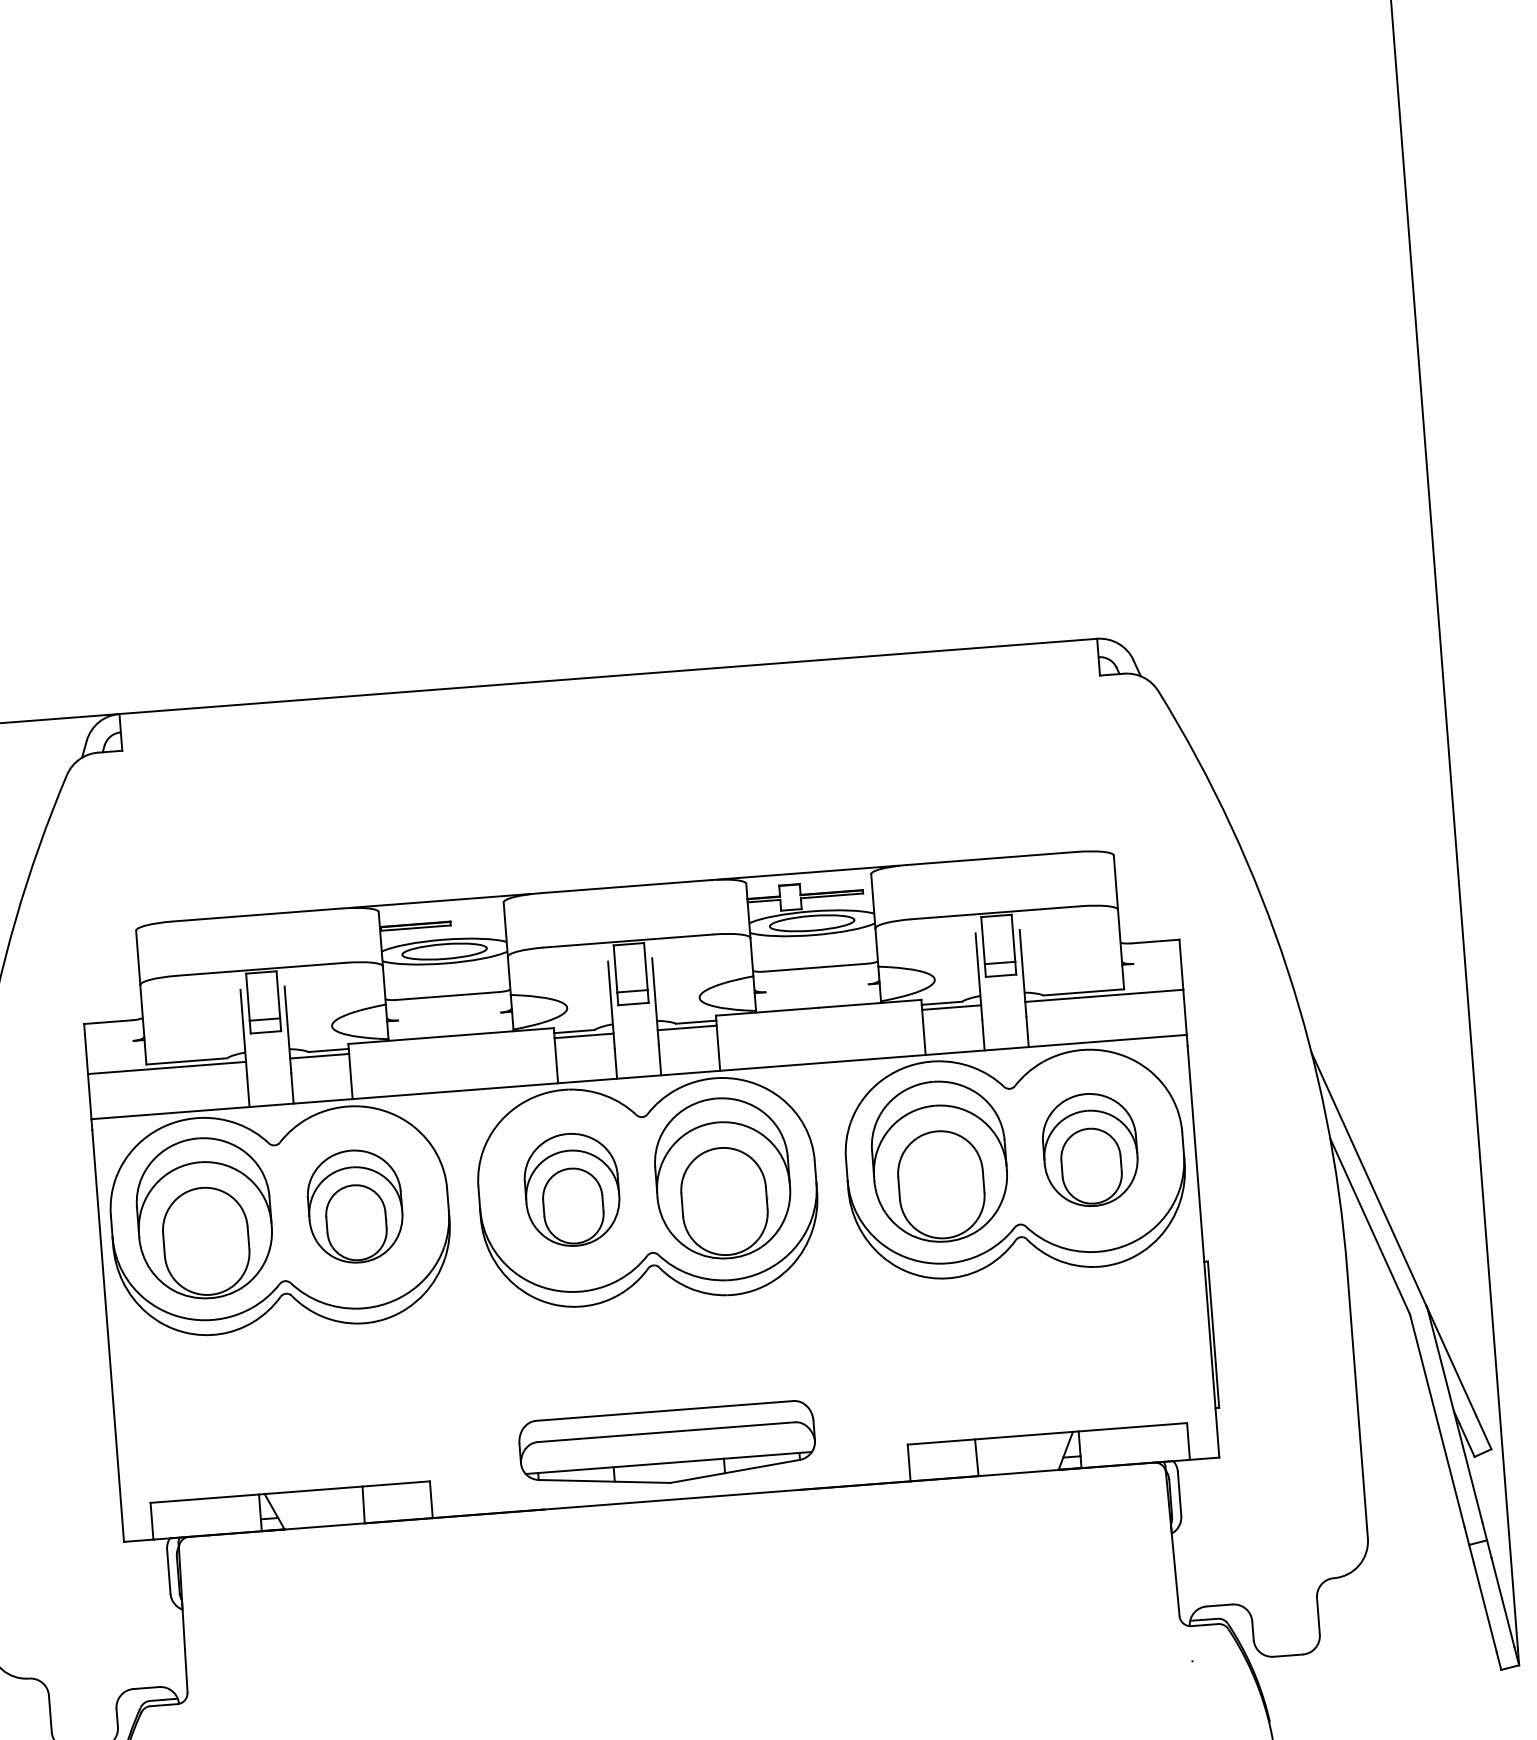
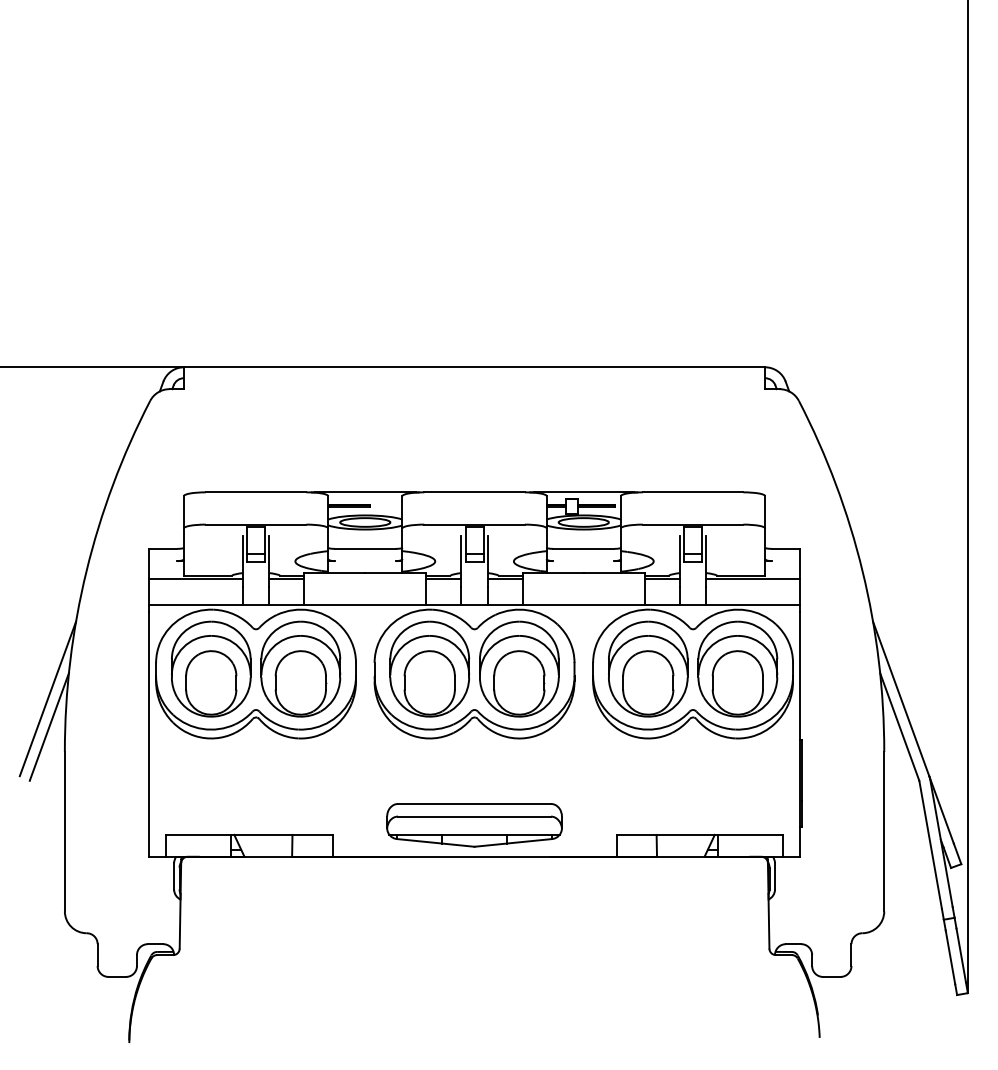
part: (1089, 1149) -> (737, 668), size x1.43
part: (571, 1188) -> (429, 668), size x1.43
part: (354, 1205) -> (300, 668), size x1.43

